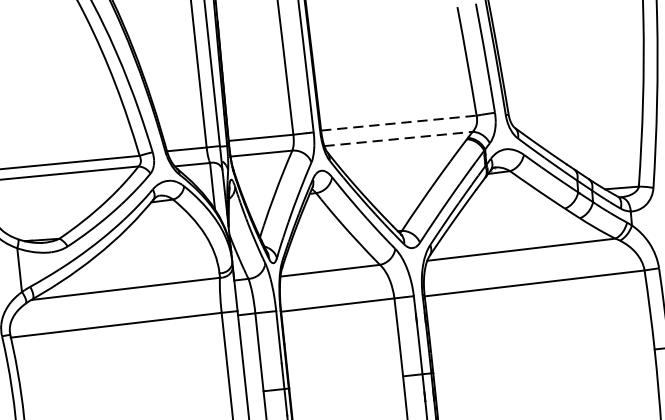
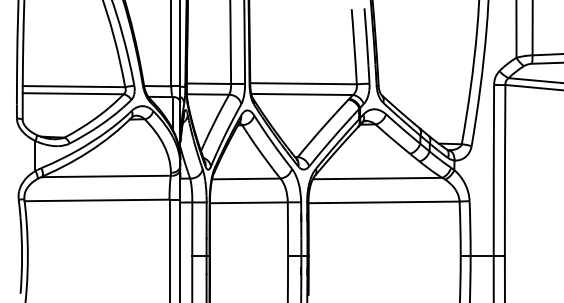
line: (400, 122) -> (304, 83), dashed -> solid
line: (399, 138) -> (302, 94), dashed -> solid

